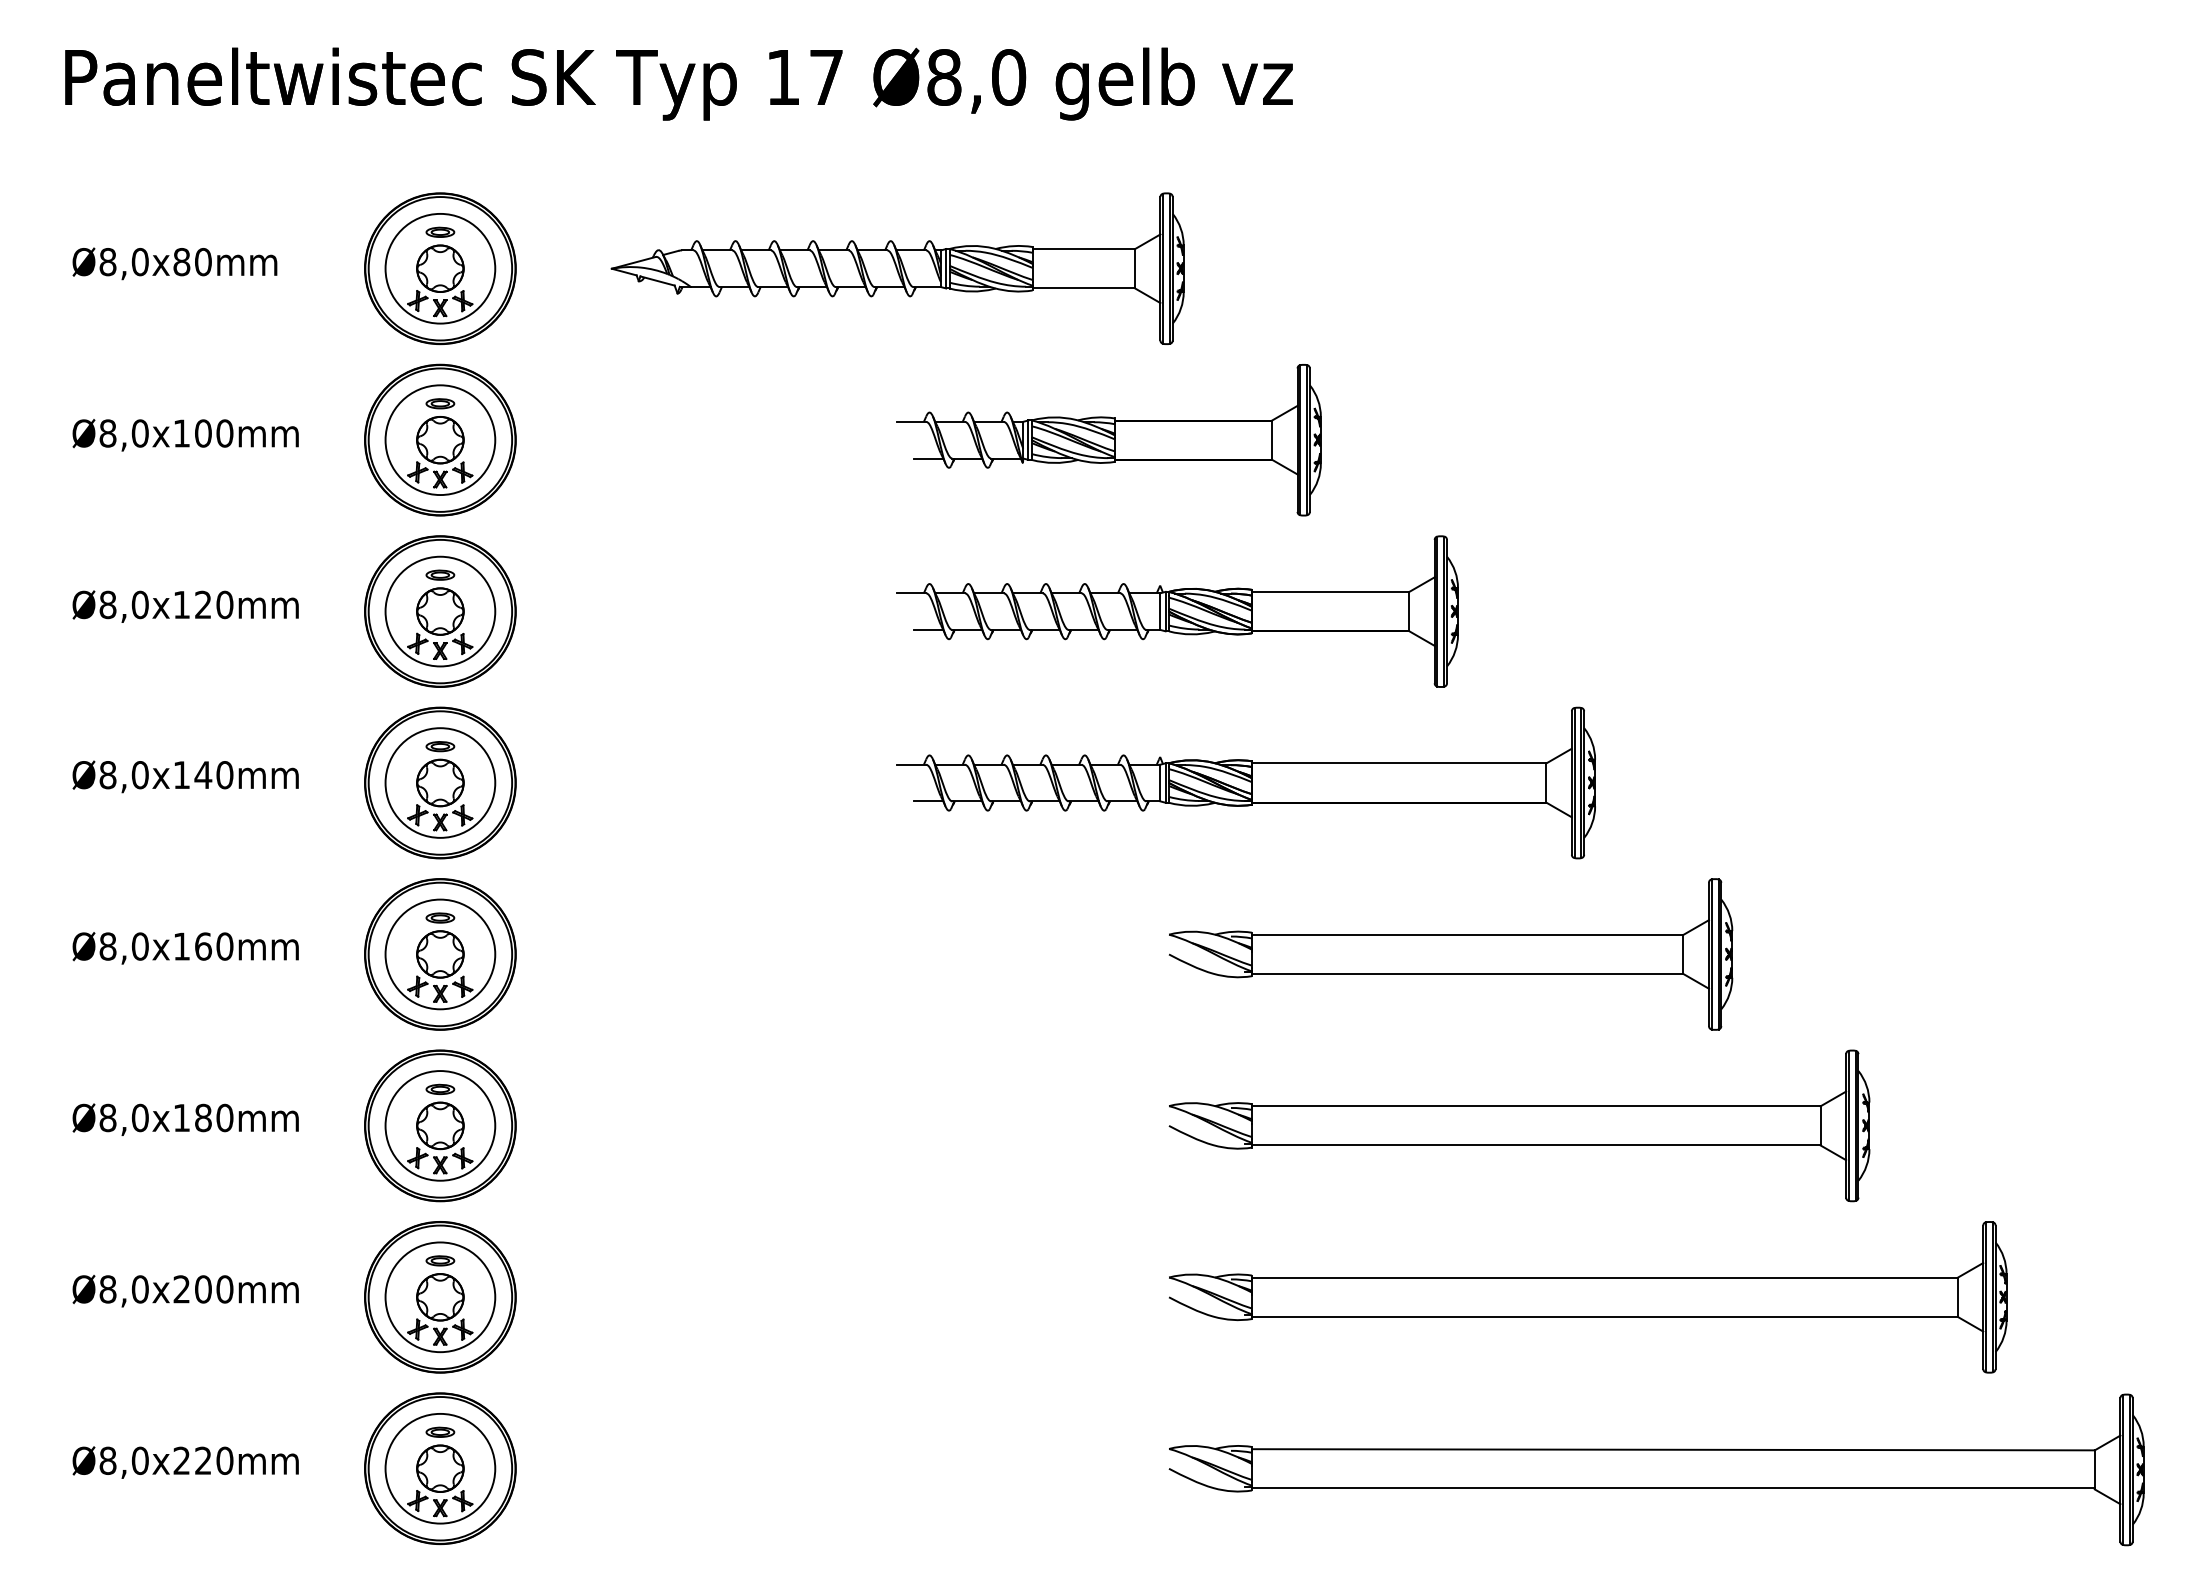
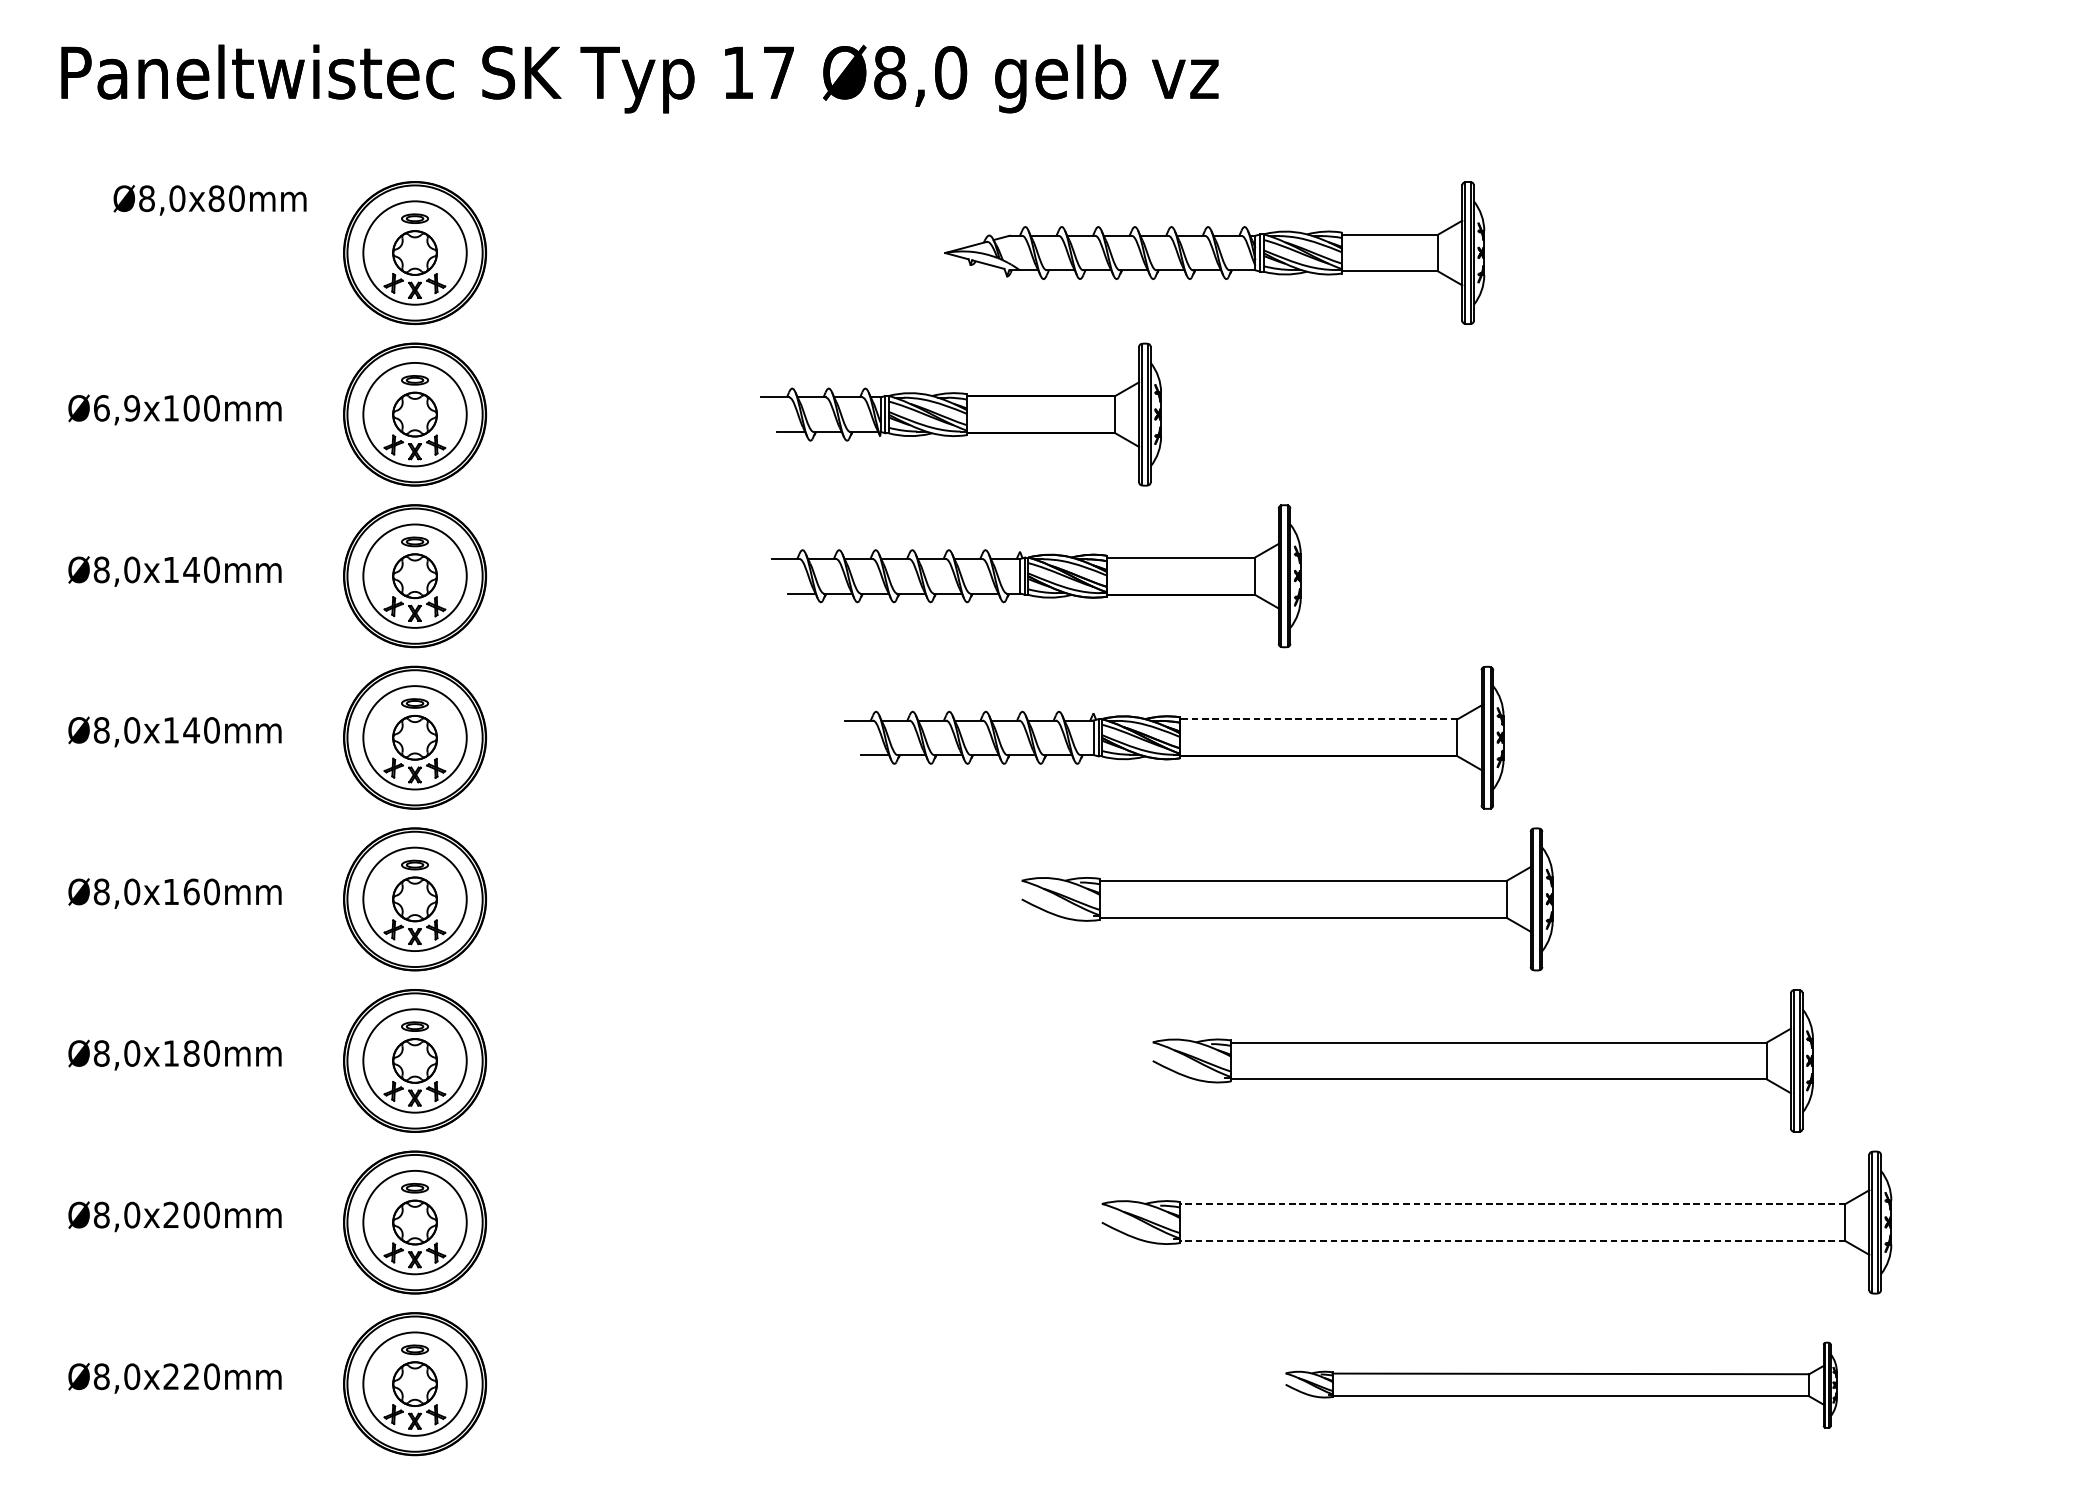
text: (174, 263) -> (209, 200), moved
part: (897, 268) -> (1214, 252), moved
text: (123, 433) -> (116, 408), Ø8,0x100mm -> Ø6,9x100mm
part: (1108, 440) -> (960, 414), moved
text: (203, 604) -> (191, 569), Ø8,0x120mm -> Ø8,0x140mm
part: (1177, 611) -> (1036, 576), moved
line: (1398, 763) -> (1318, 719), solid -> dashed
part: (1450, 954) -> (1287, 899), moved
part: (1519, 1125) -> (1483, 1060), moved
line: (1604, 1277) -> (1512, 1203), solid -> dashed
line: (1604, 1316) -> (1512, 1240), solid -> dashed
part: (1656, 1469) -> (1561, 1384), size x0.6

